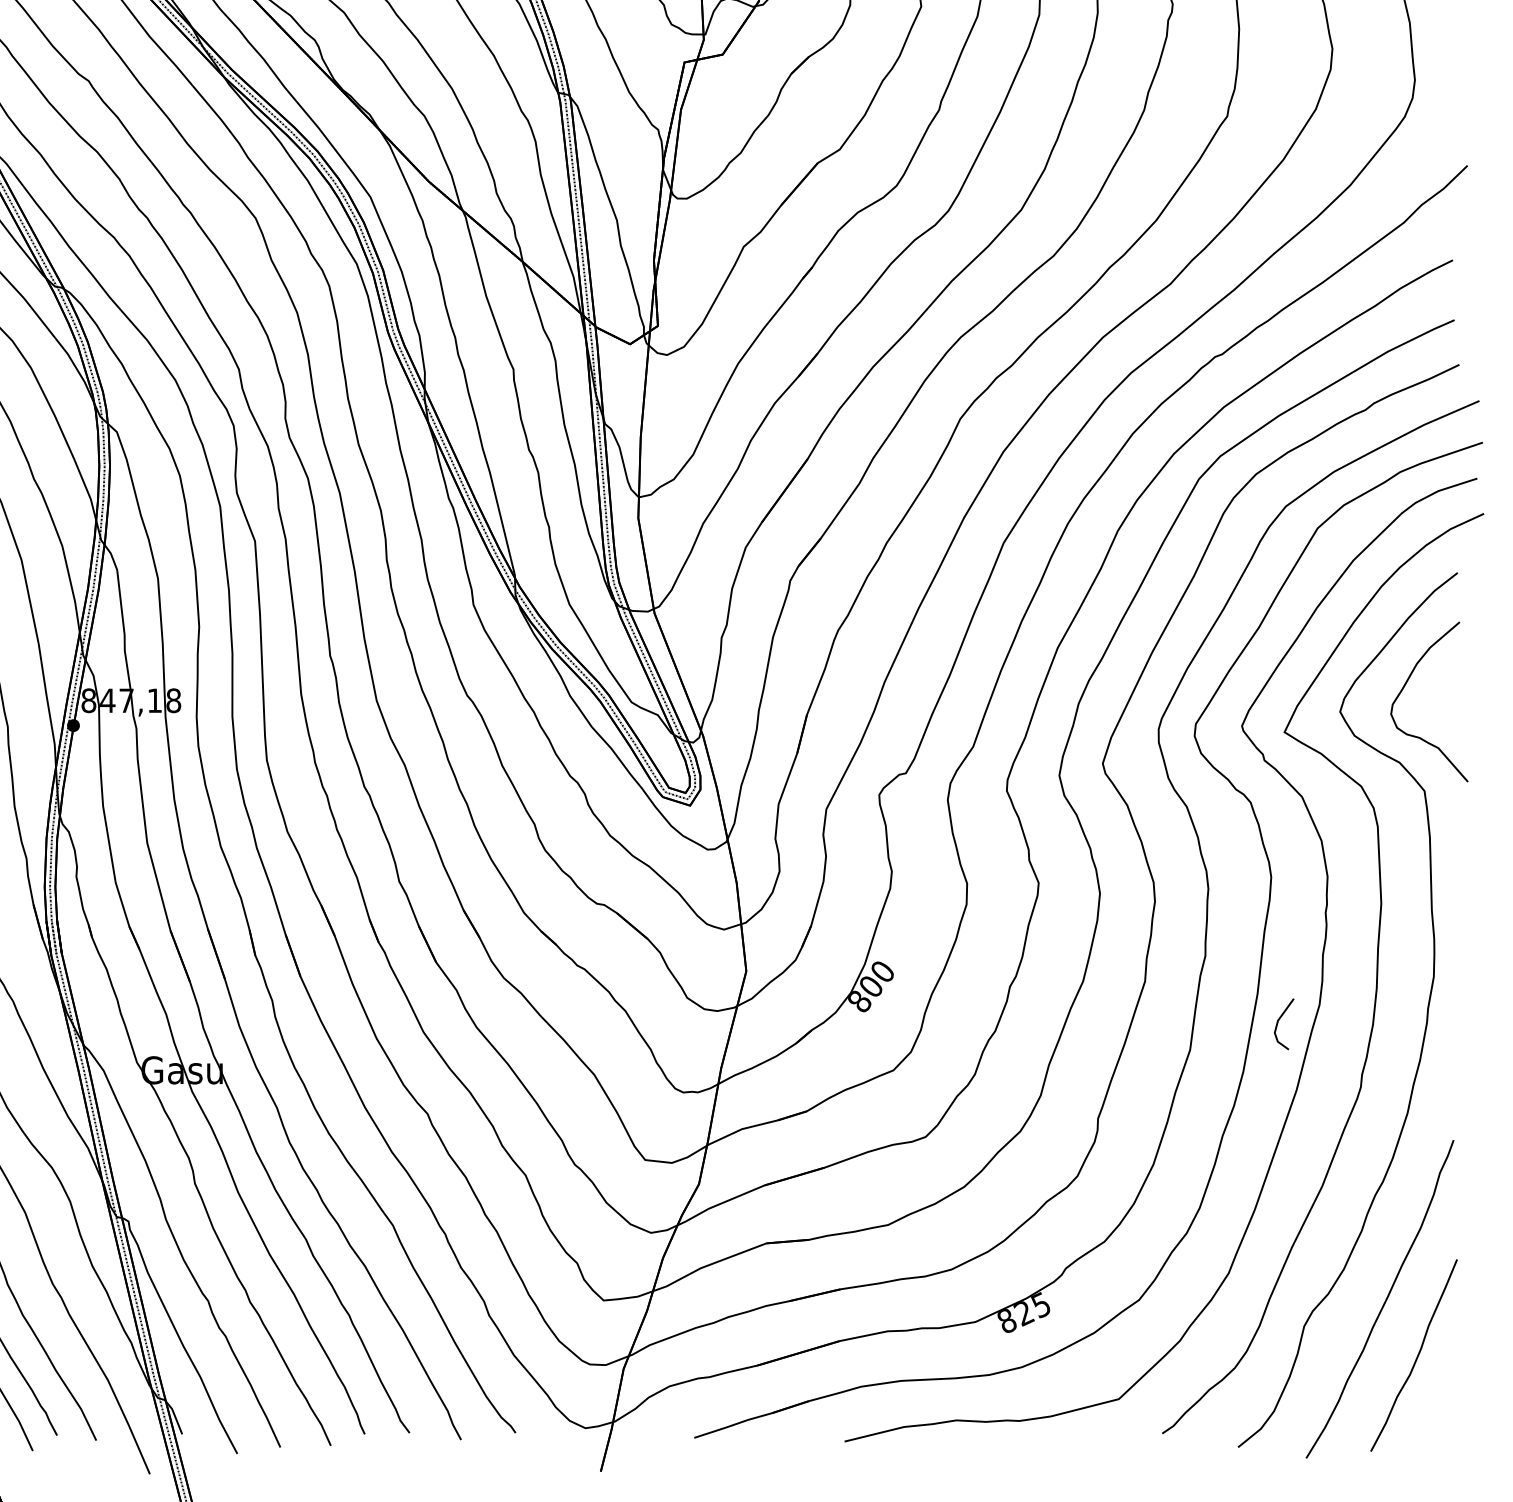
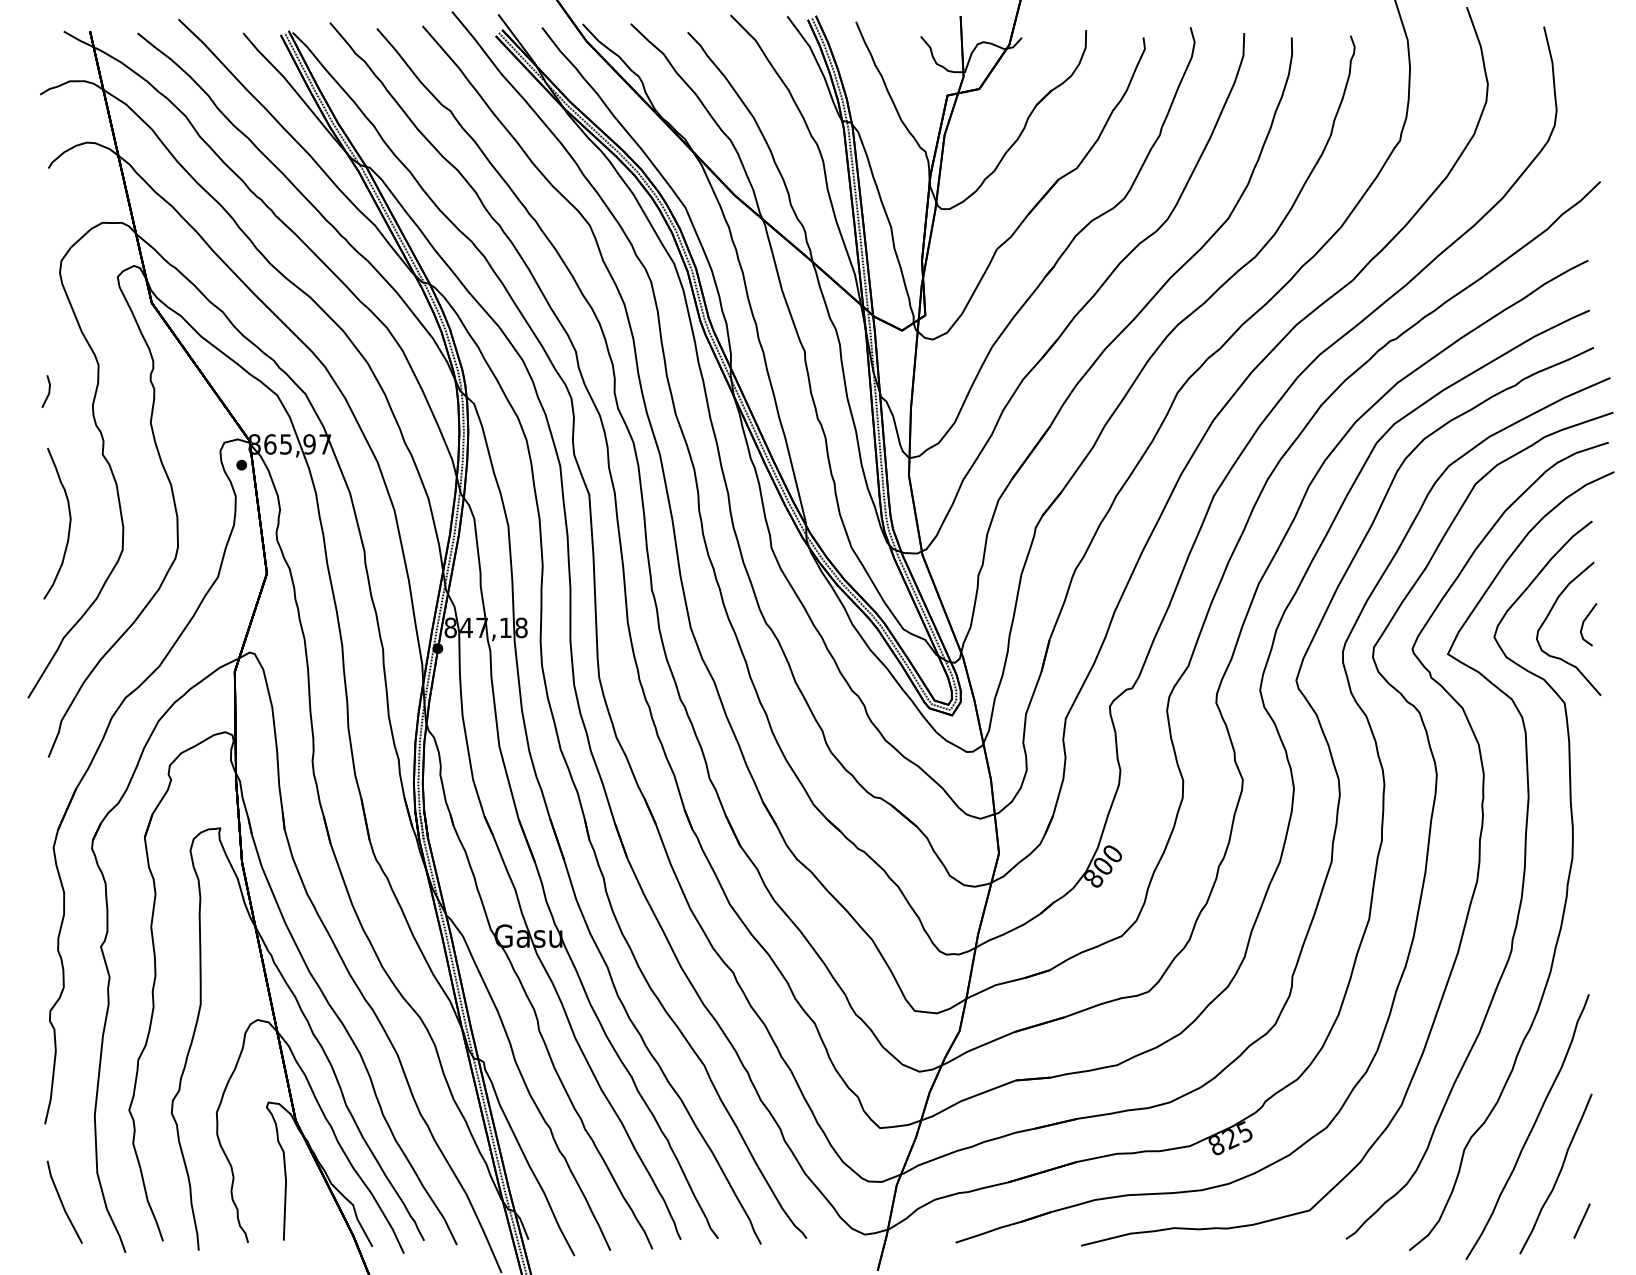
line: (1279, 1021) -> (1584, 622), moved
line: (1444, 1411) -> (1581, 1220), added

